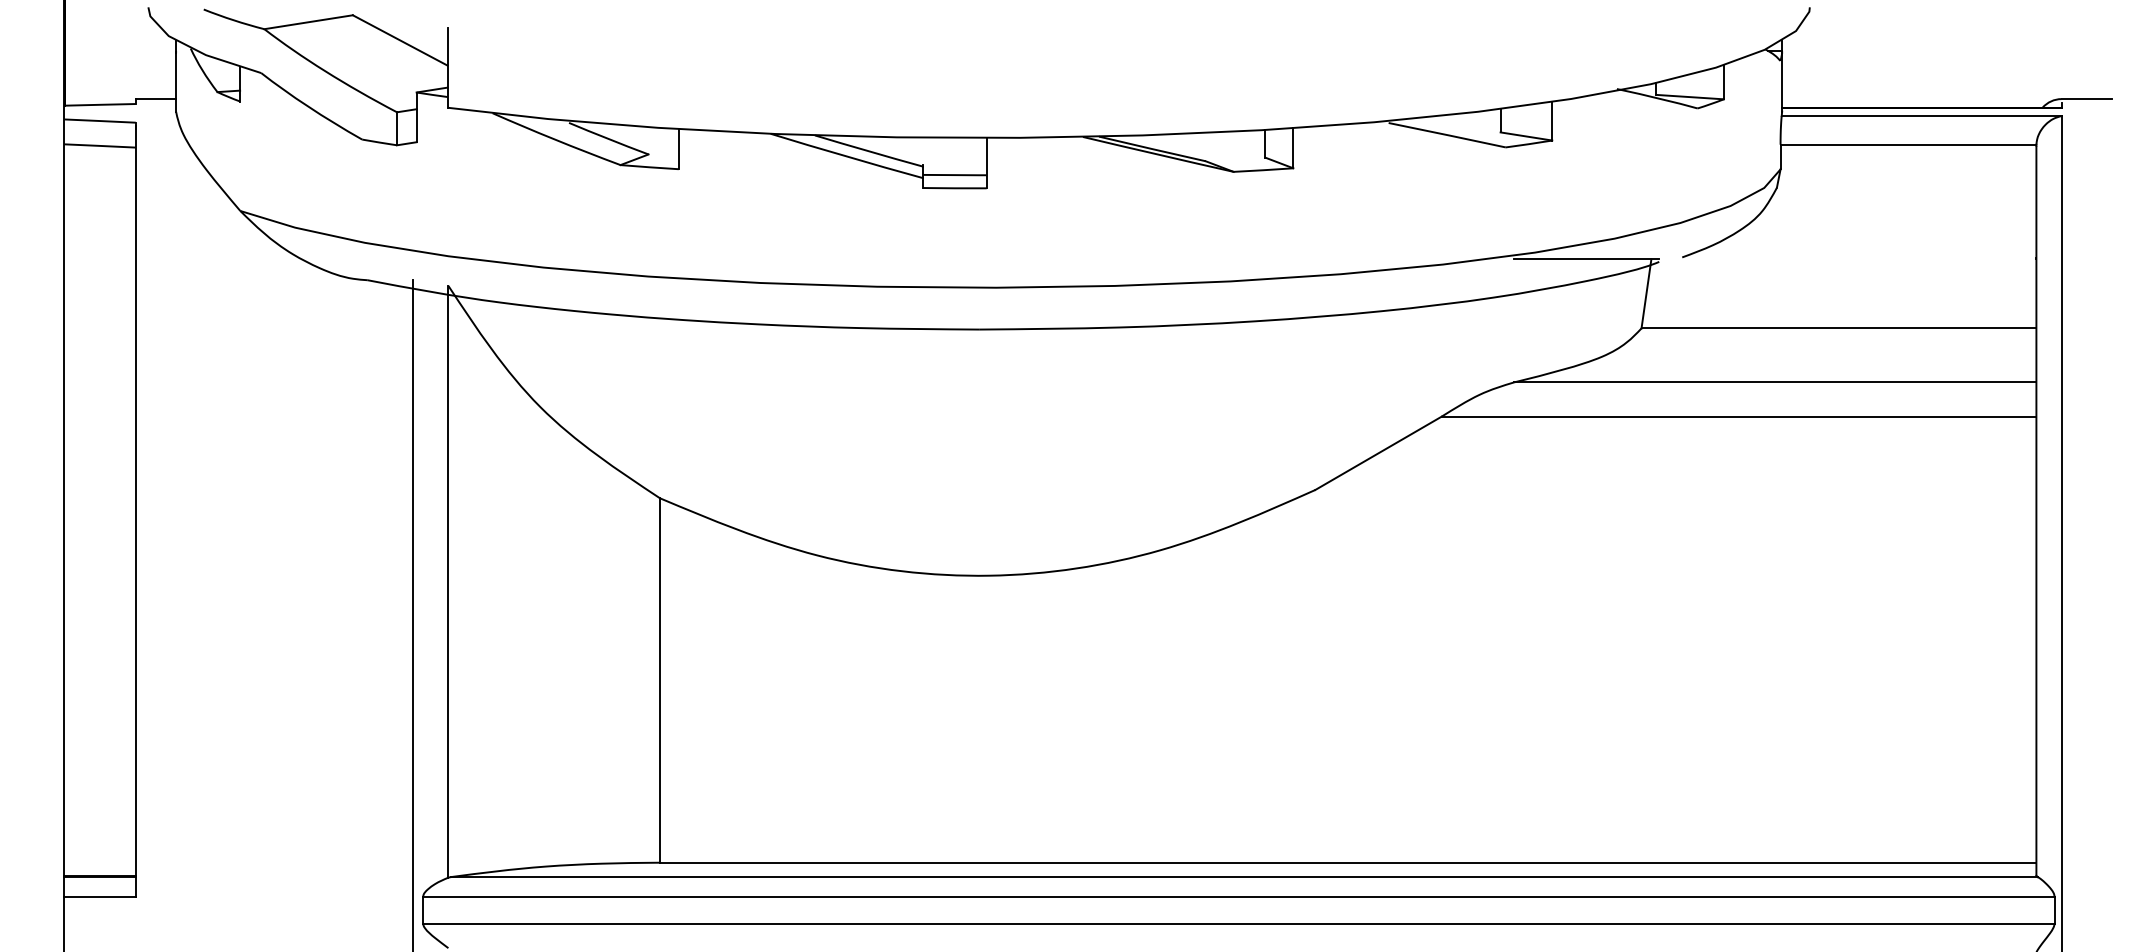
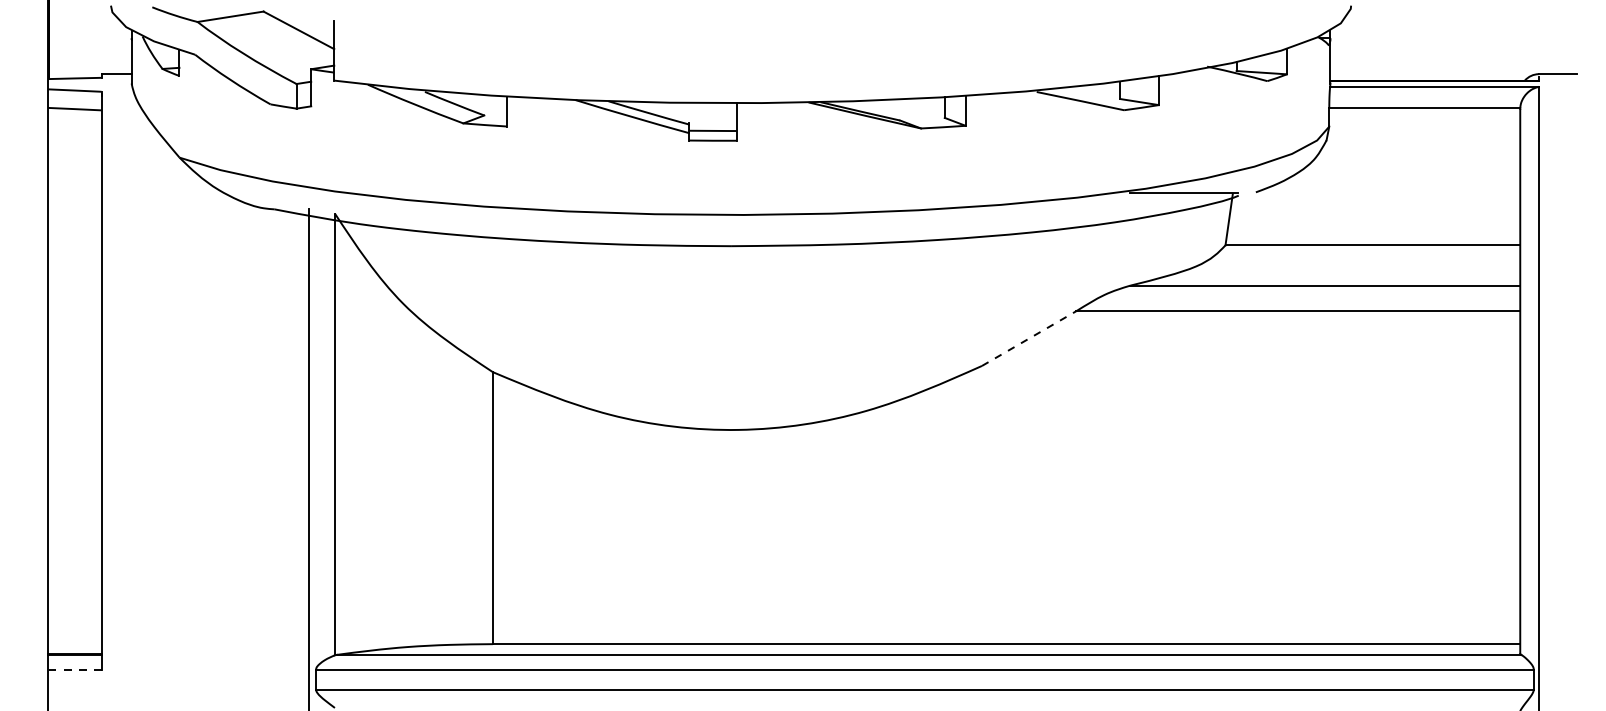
line: (1378, 453) -> (1029, 338), solid -> dashed
line: (99, 896) -> (74, 669), solid -> dashed

